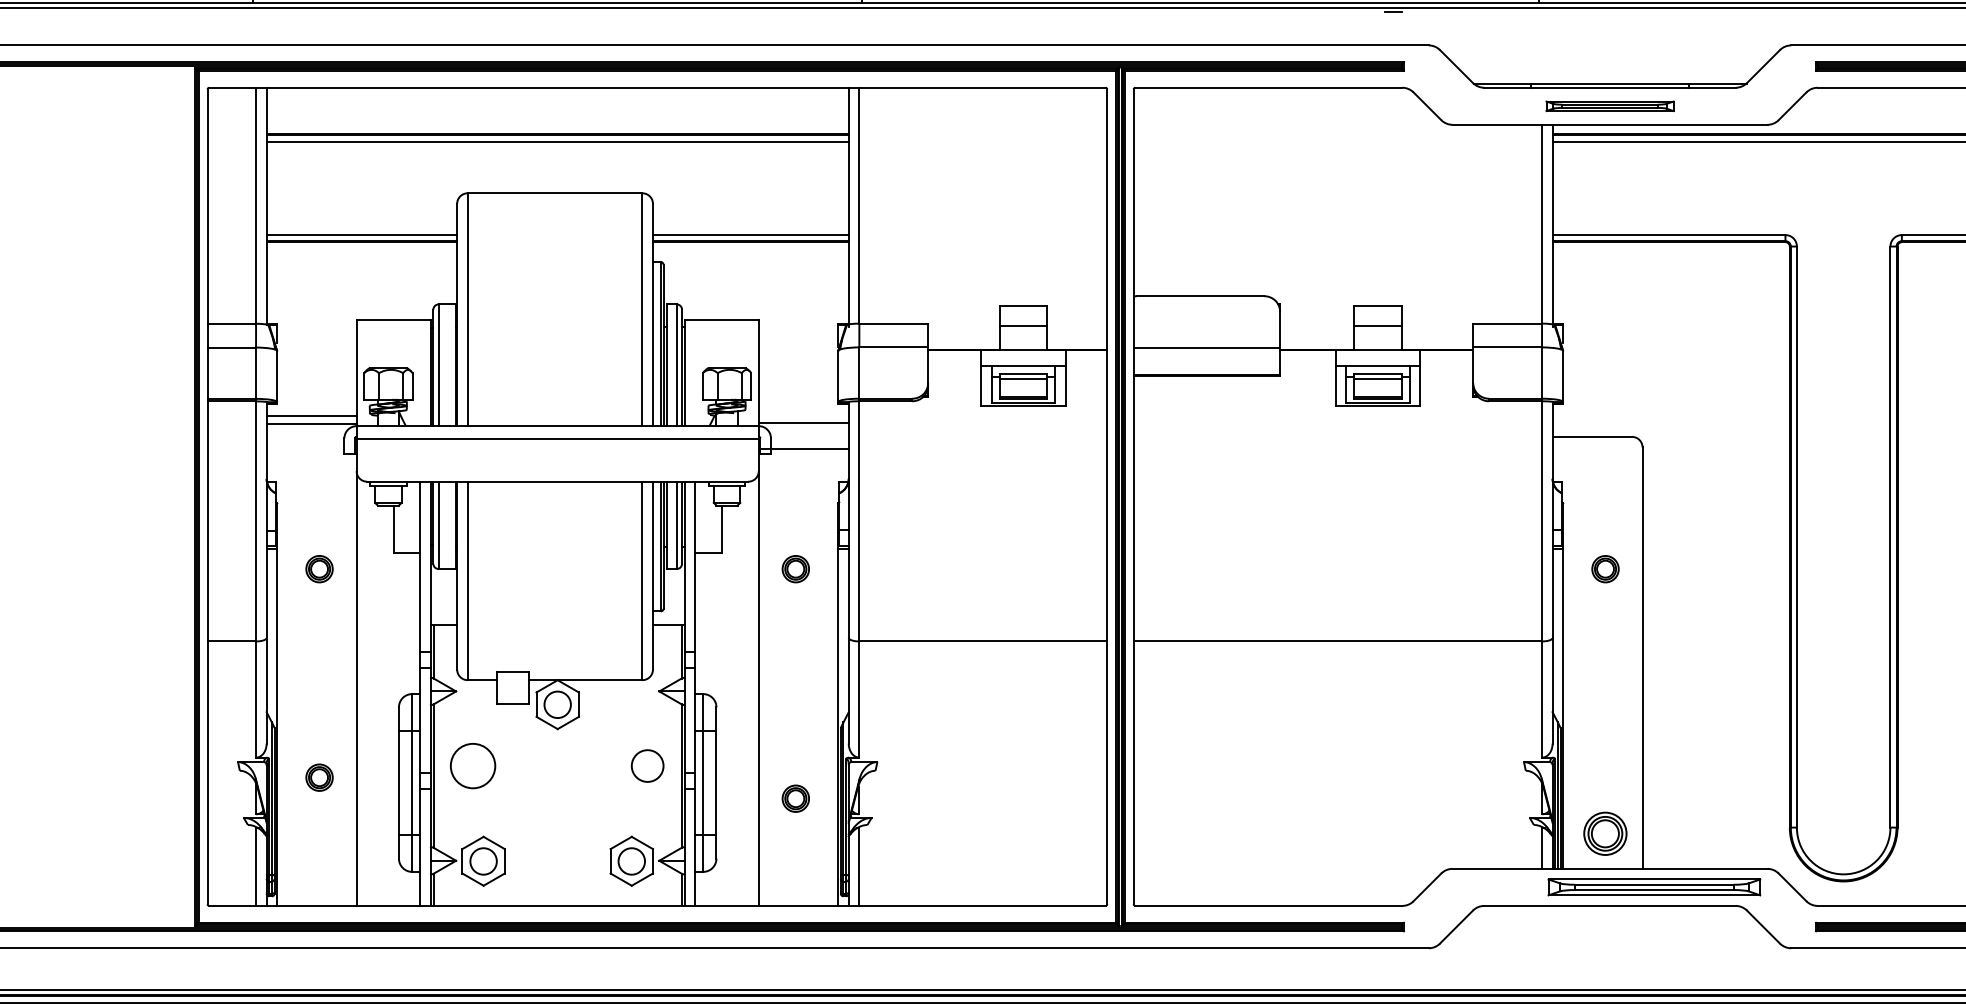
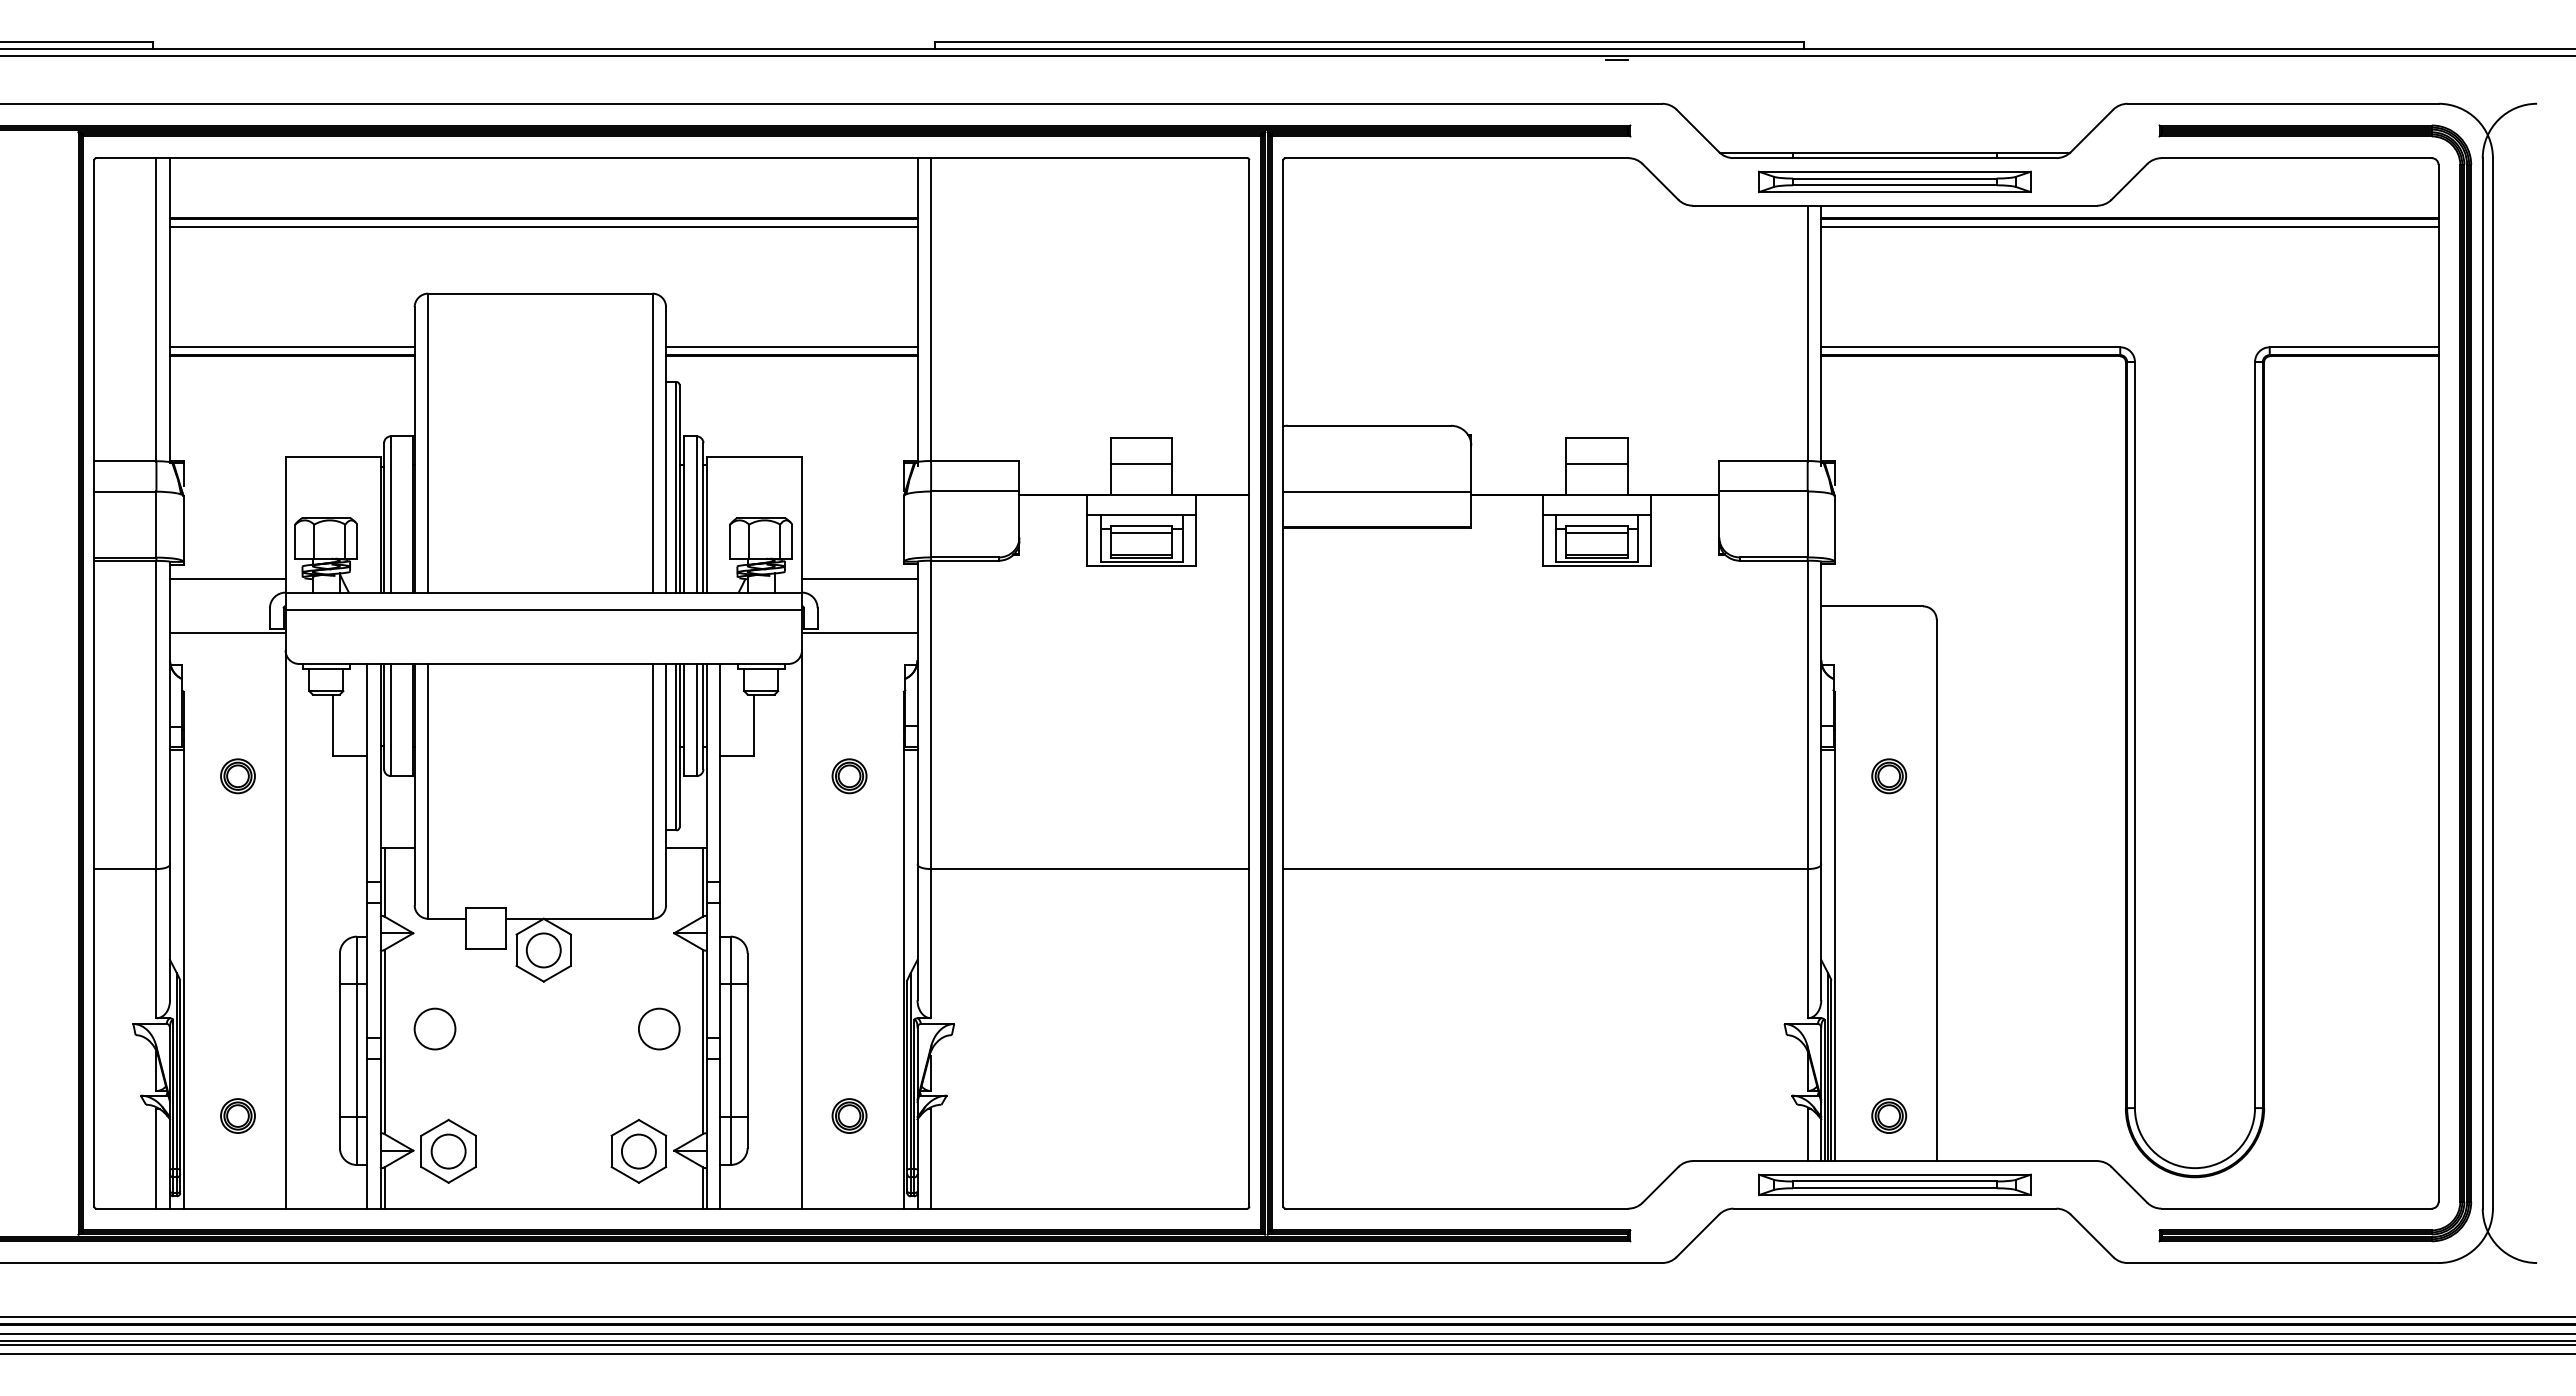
part: (1609, 105) -> (1894, 181), size x1.67
line: (803, 422) -> (859, 633), moved
line: (311, 424) -> (227, 633), moved
line: (803, 449) -> (859, 579), moved
circle: (472, 765) -> (434, 1028), size x0.71
part: (319, 777) -> (237, 1115), moved
part: (795, 798) -> (849, 1115), moved
part: (1605, 833) -> (1889, 1115), size x0.62
part: (1654, 887) -> (1894, 1184), moved

